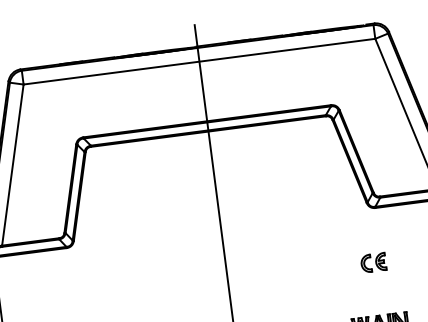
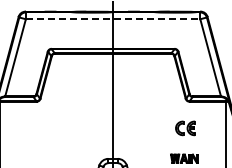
line: (200, 62) -> (113, 19), solid -> dashed
part: (372, 263) -> (184, 128), size x1.6

